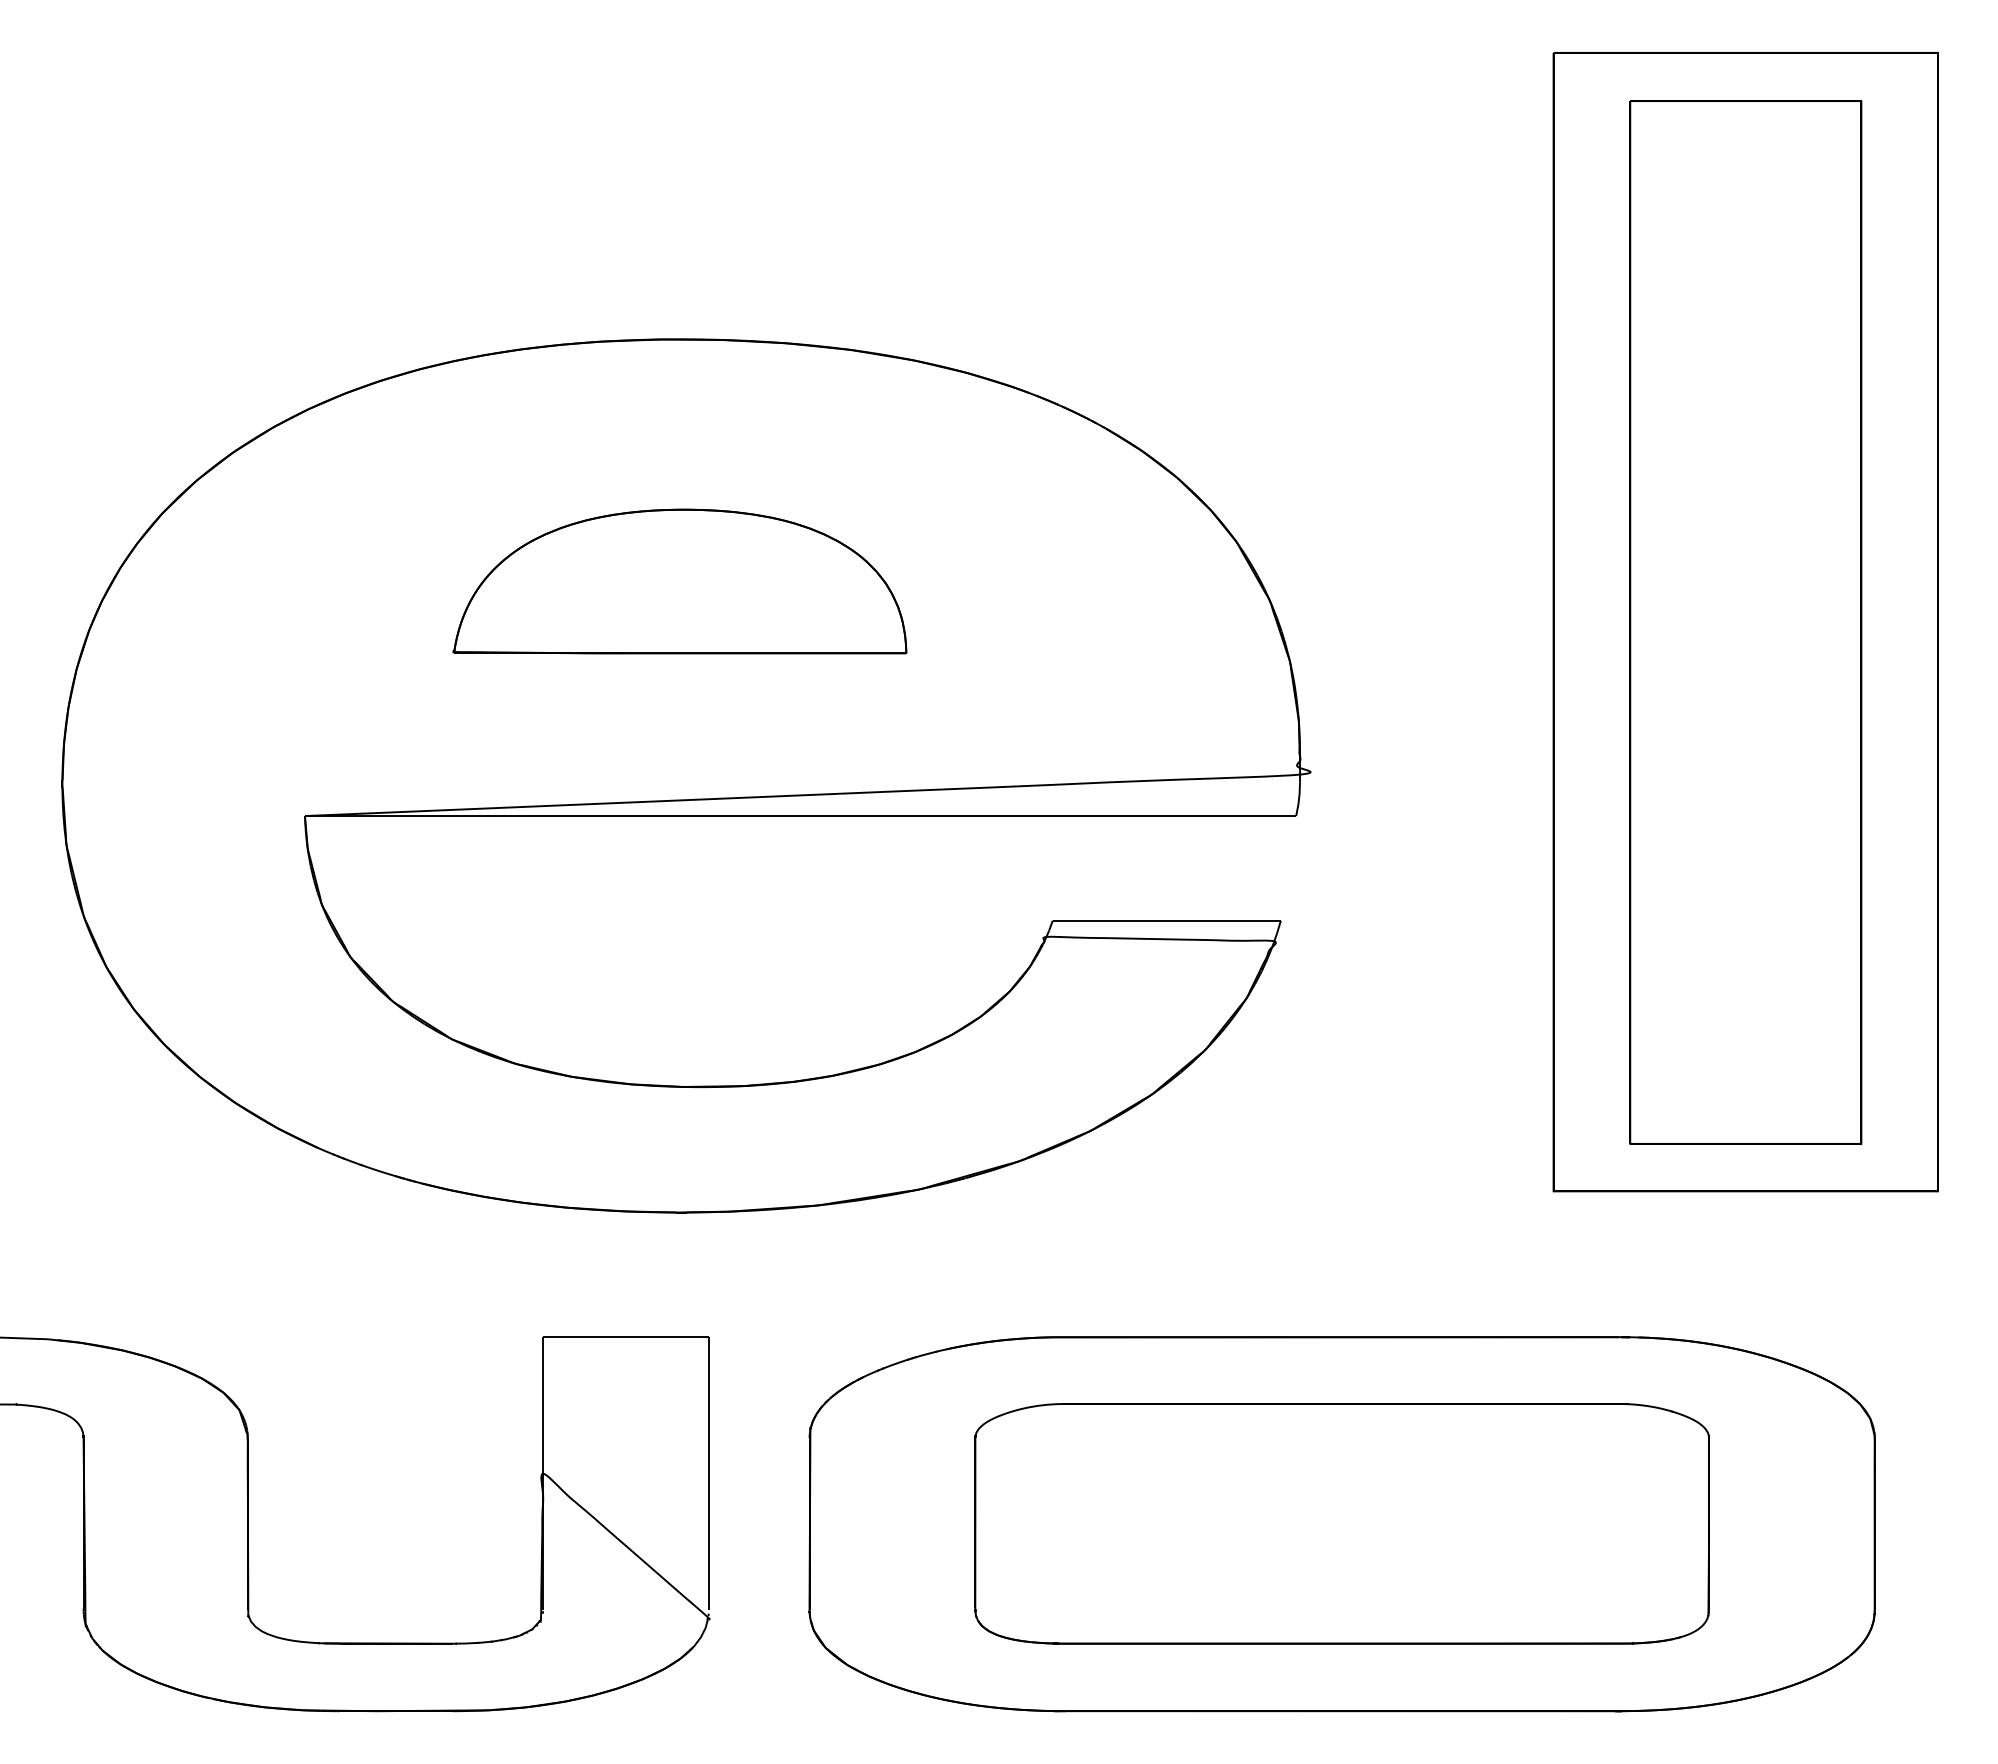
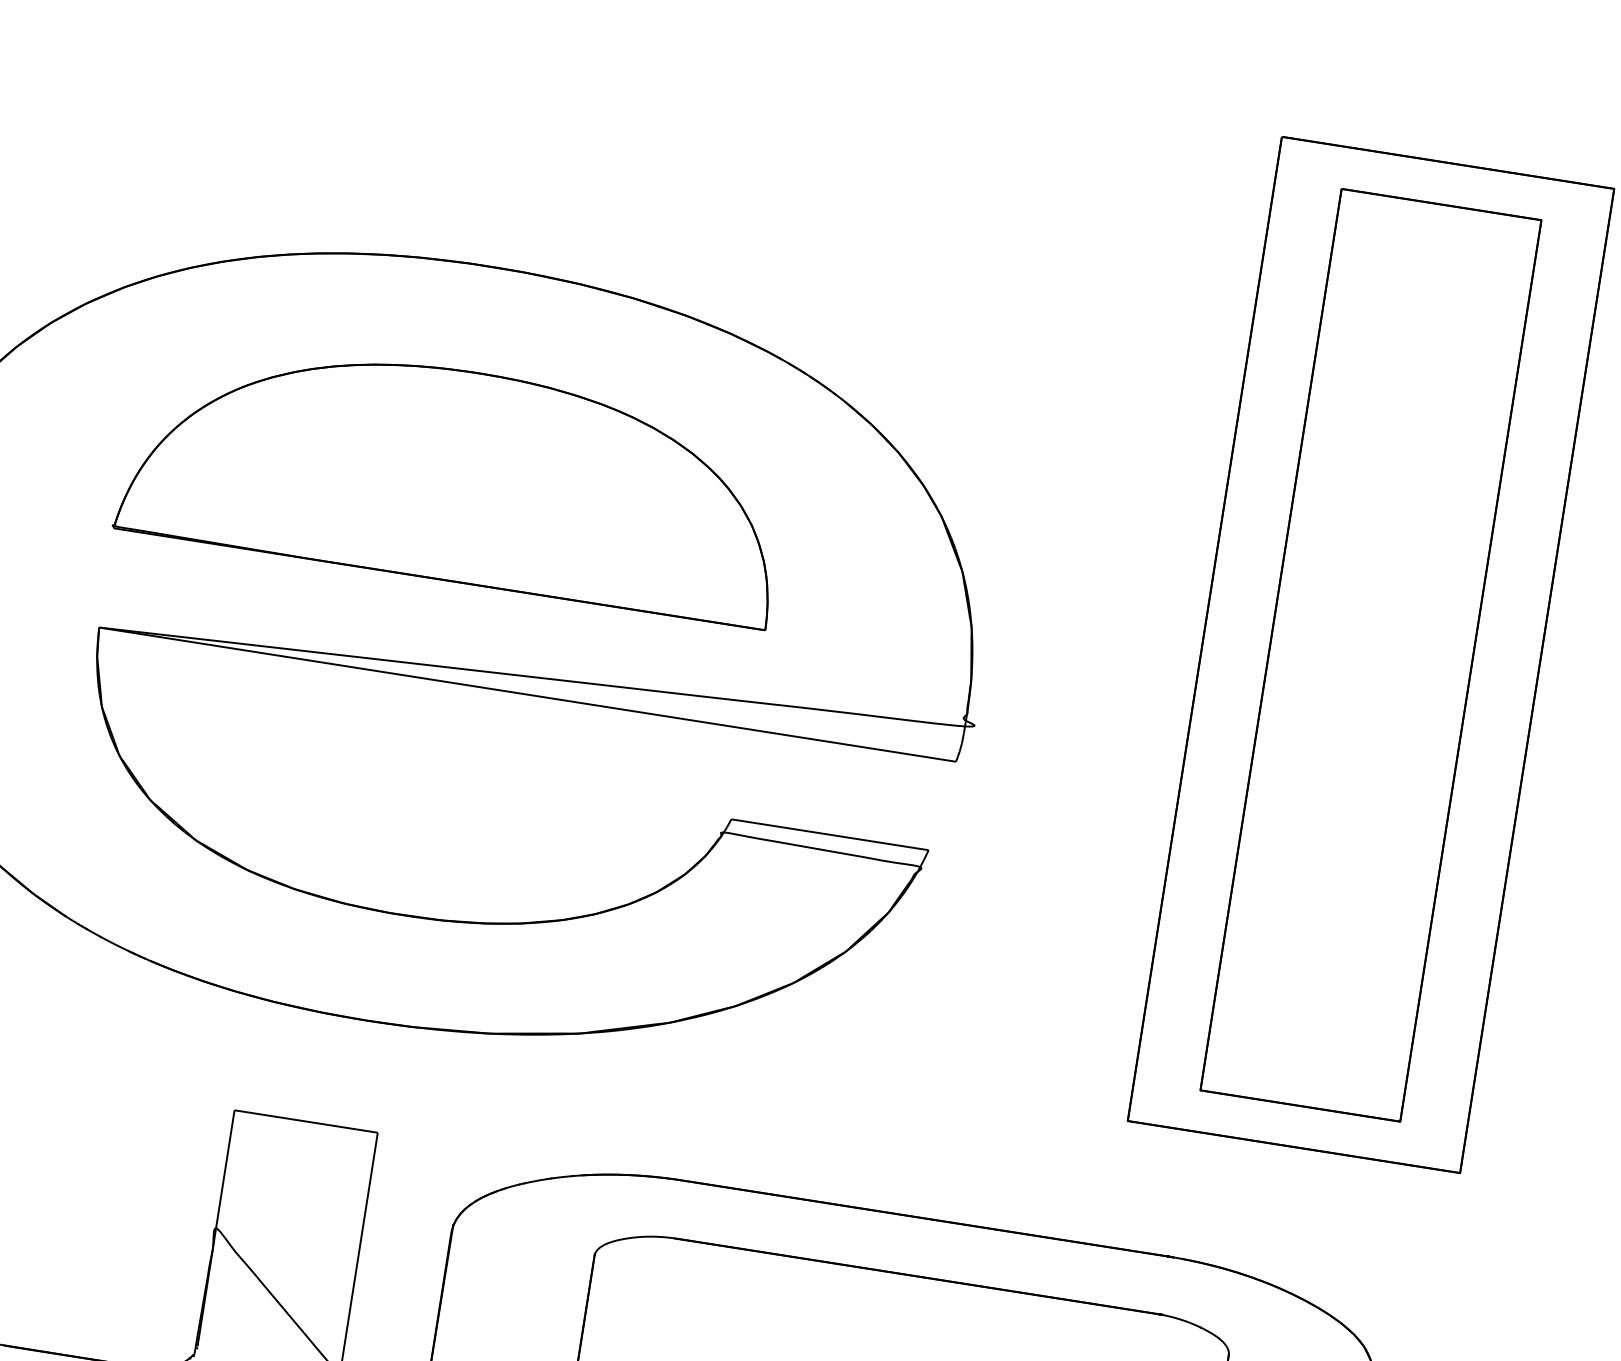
part: (679, 581) -> (454, 475), size x1.67

